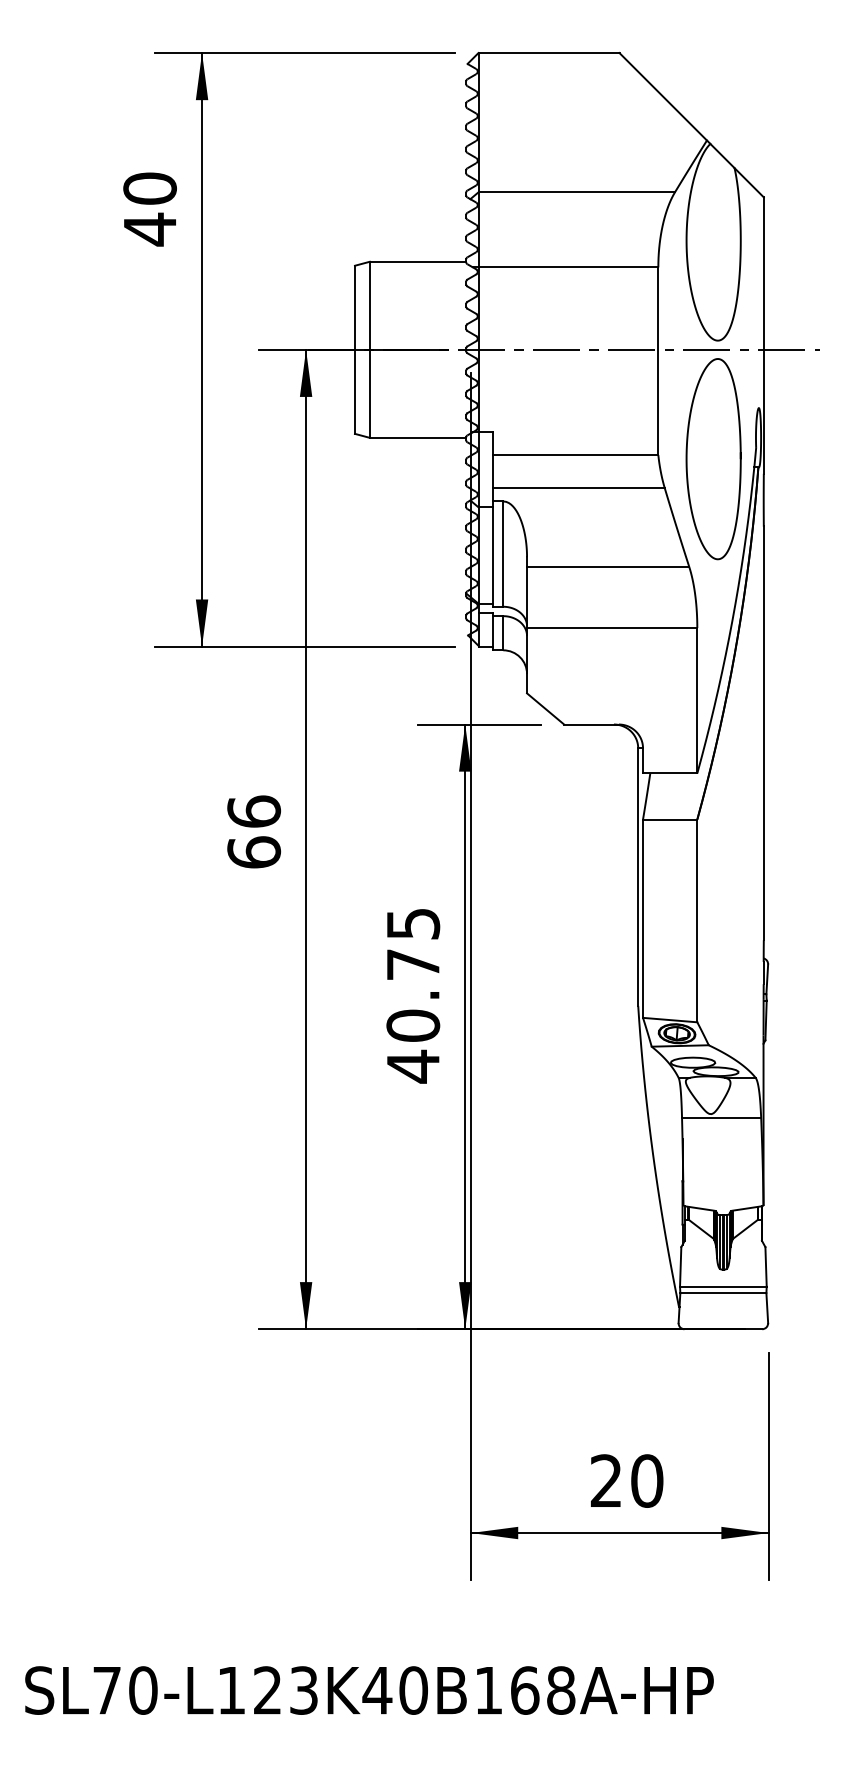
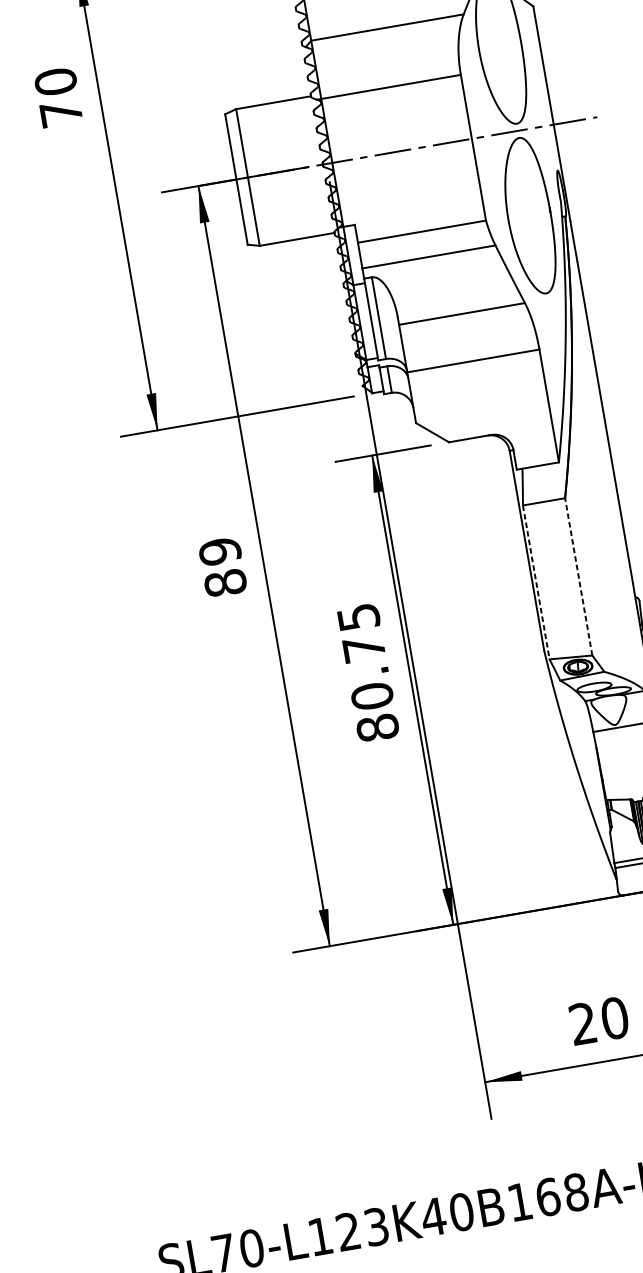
text: (149, 229) -> (60, 113), 40 -> 70
text: (254, 831) -> (223, 566), 66 -> 89
line: (643, 919) -> (536, 582), solid -> dashed
line: (697, 920) -> (578, 576), solid -> dashed
text: (413, 1066) -> (377, 727), 40.75 -> 80.75

